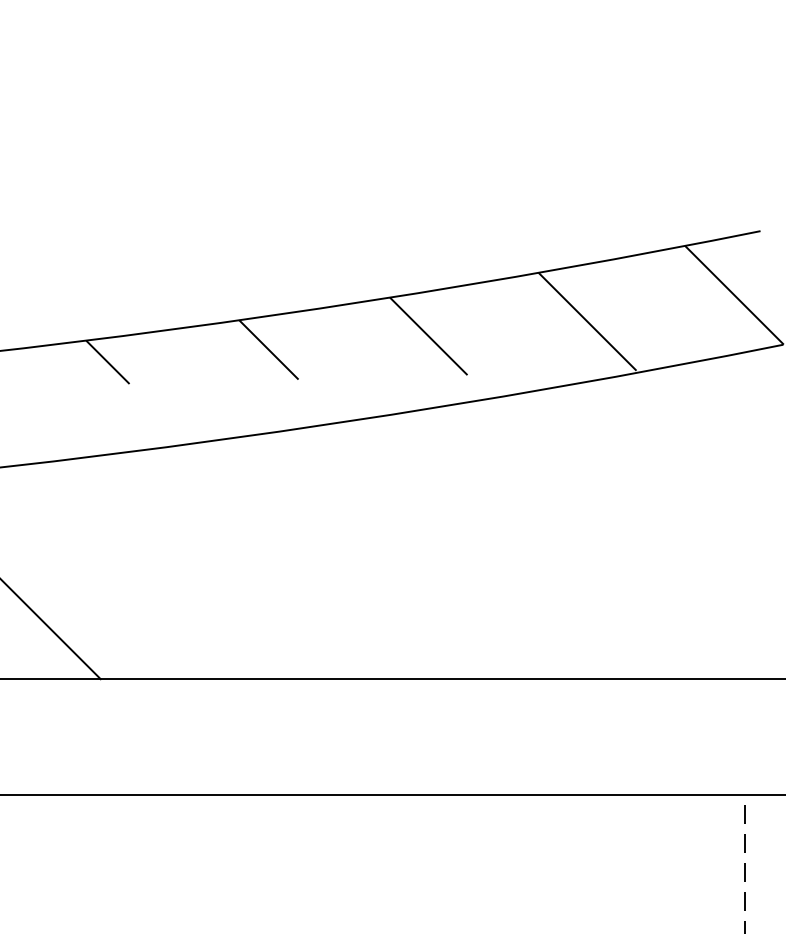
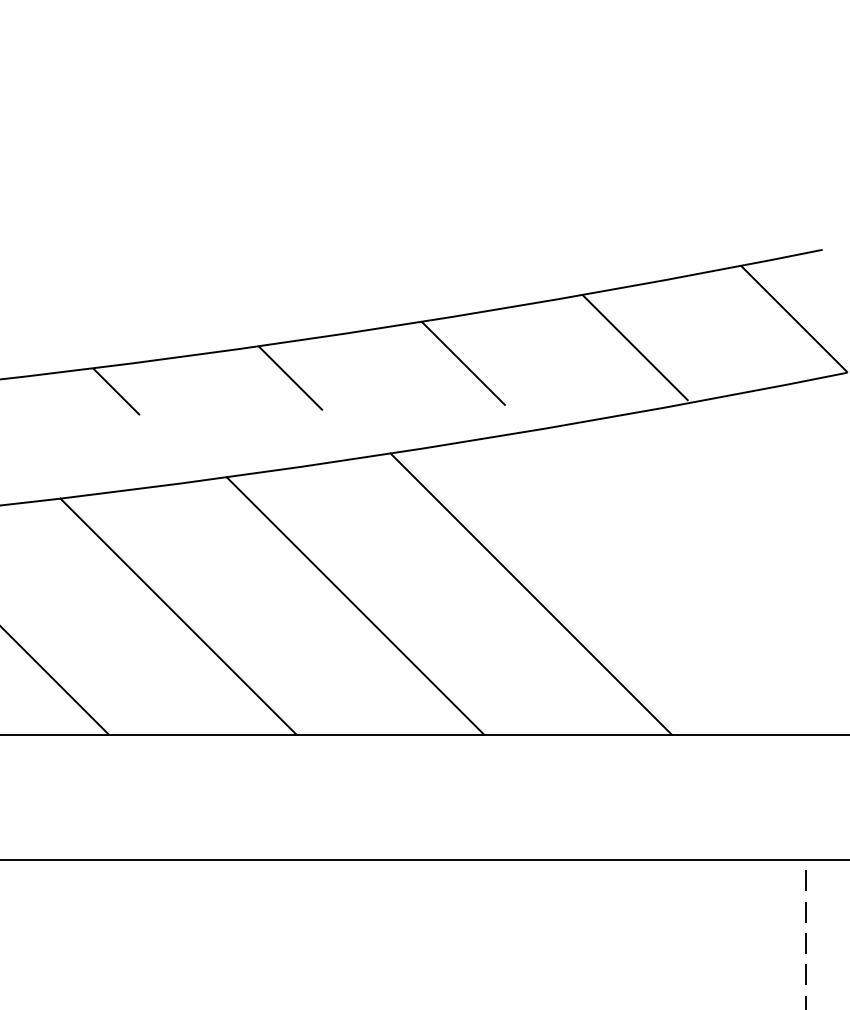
line: (490, 549) -> (530, 594), added
line: (328, 560) -> (355, 606), added
line: (165, 570) -> (178, 616), added

